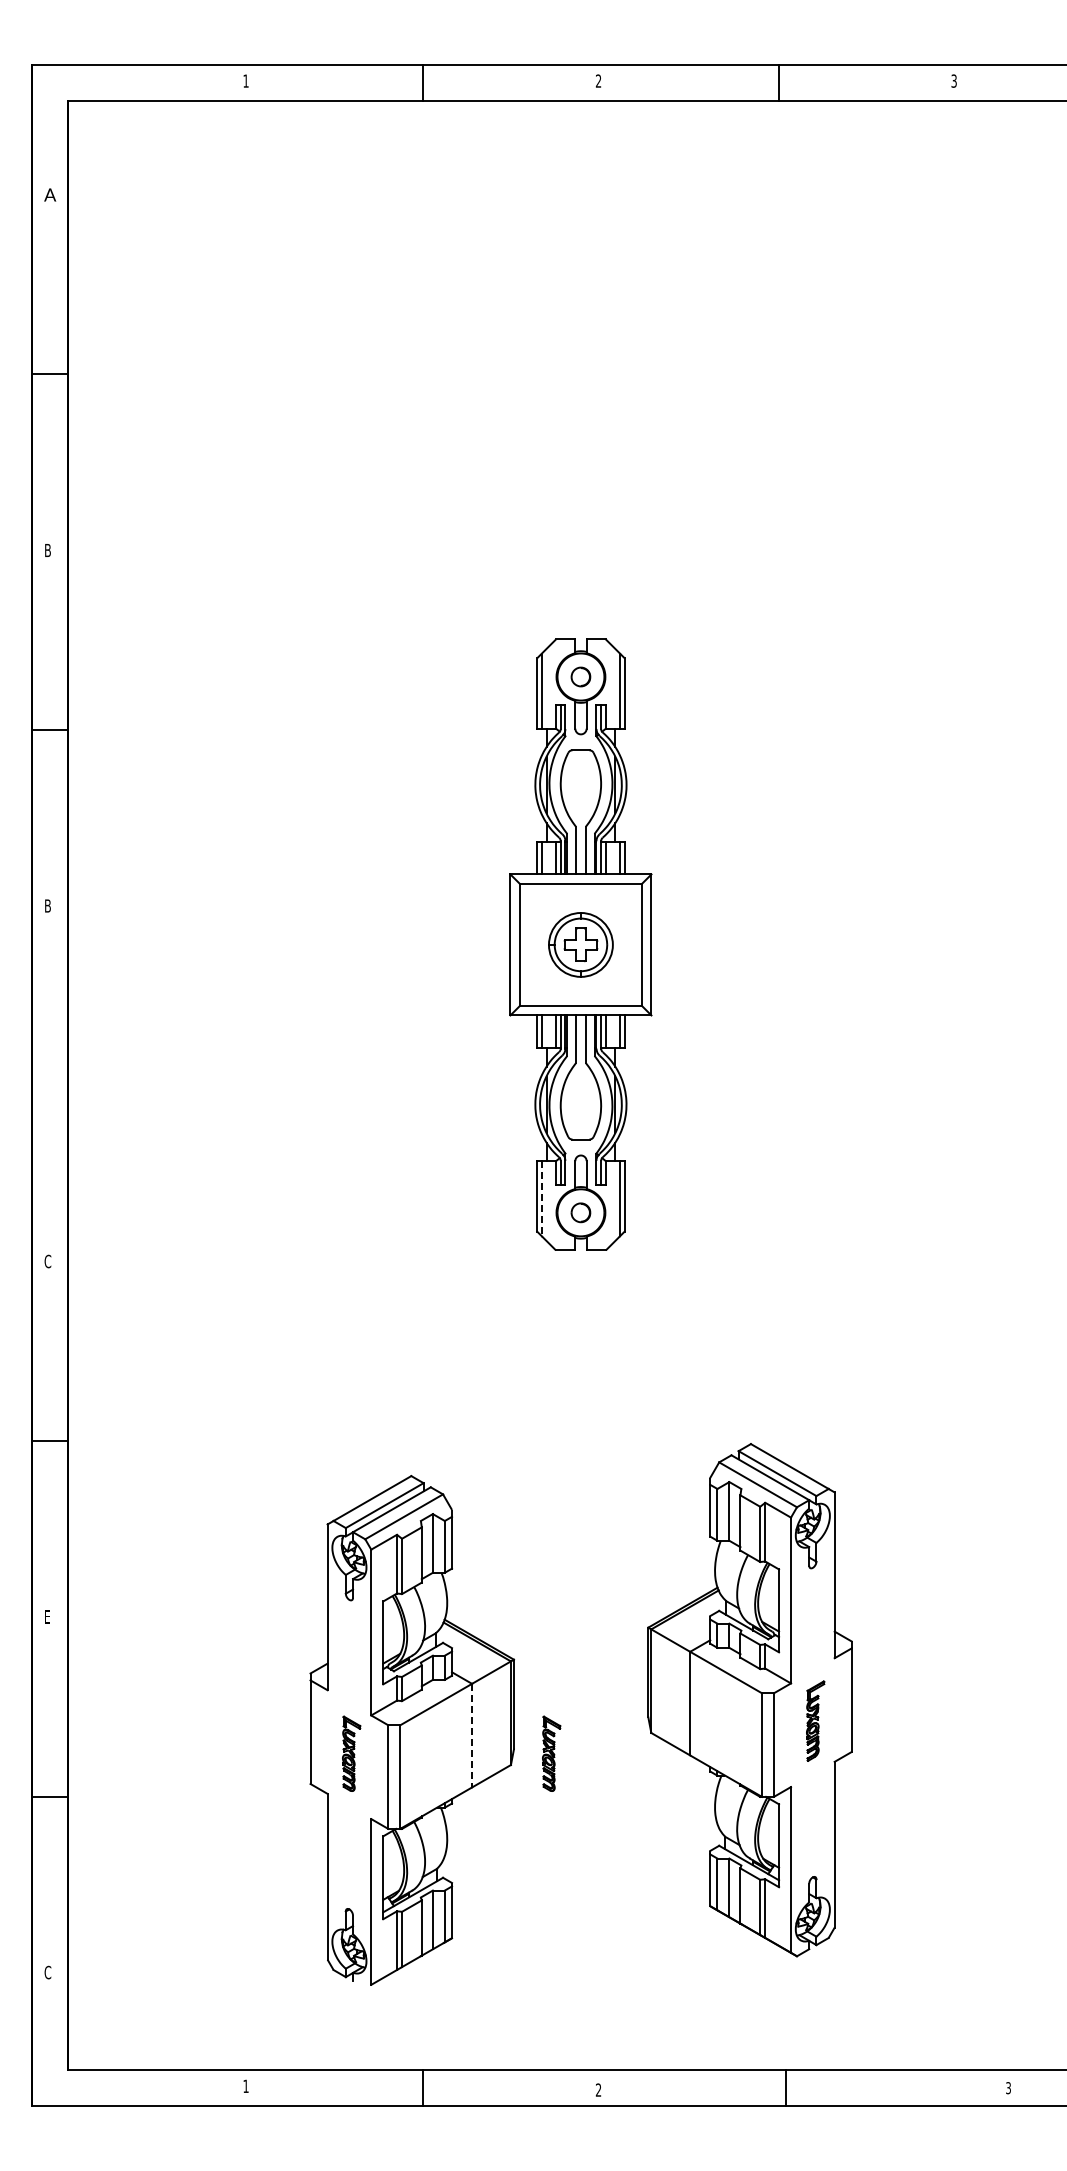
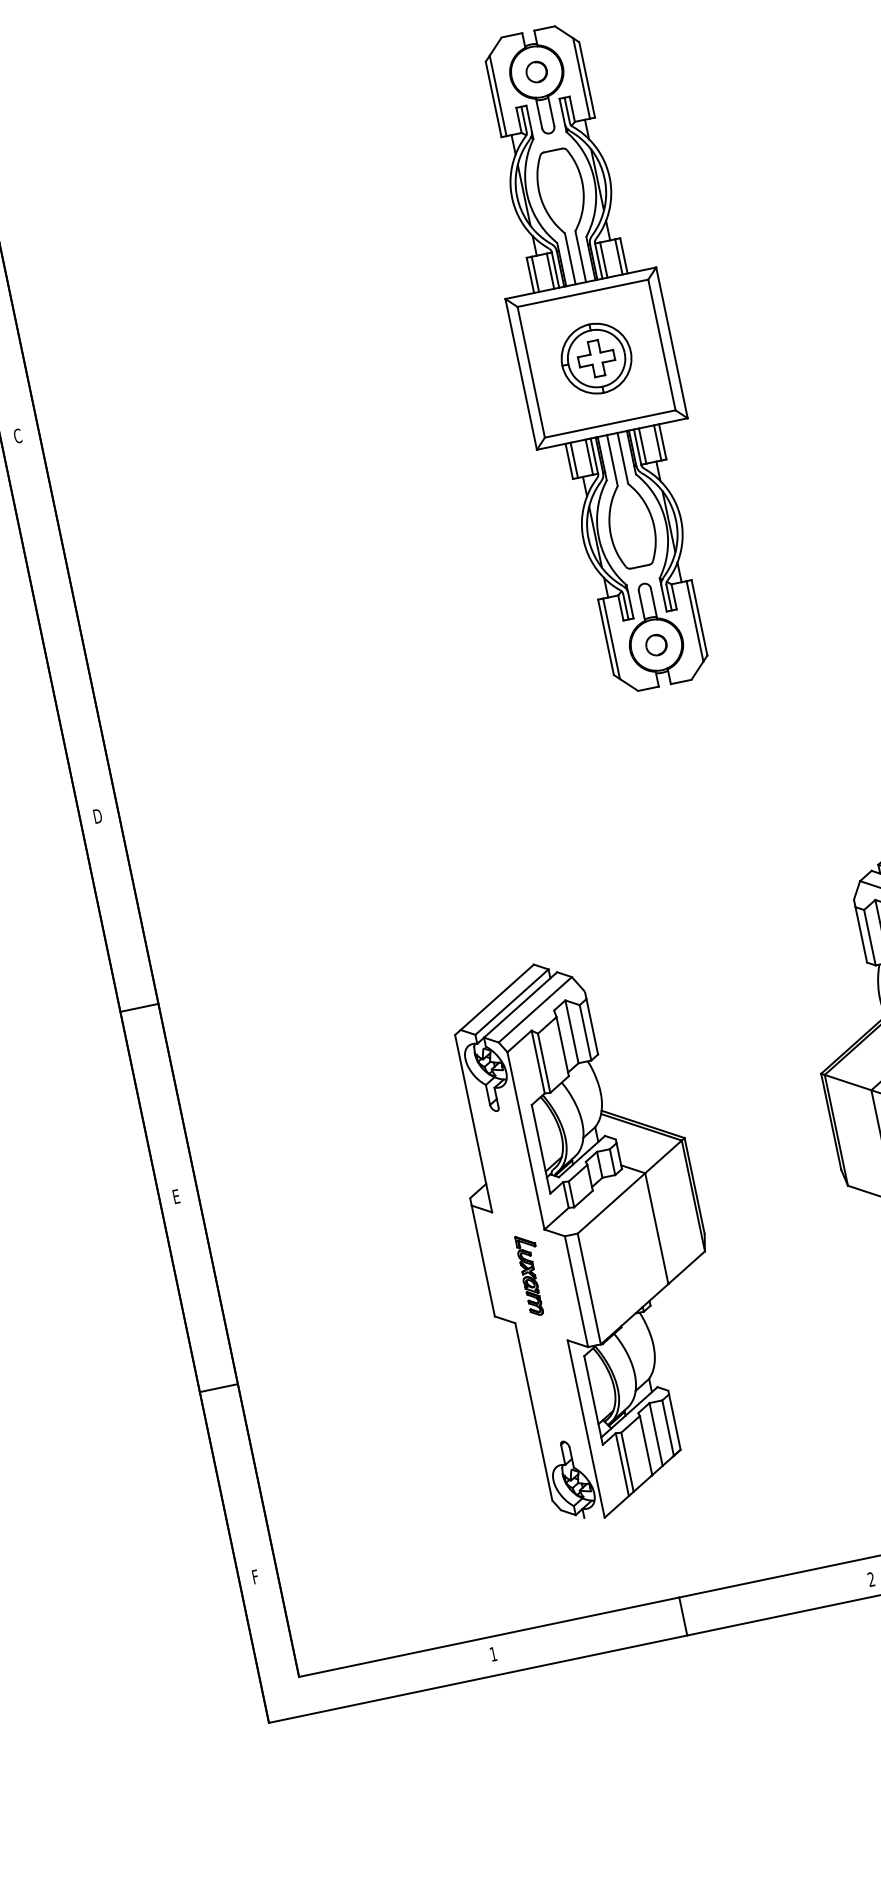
text: (47, 905) -> (17, 435), B -> C
line: (541, 1198) -> (611, 638), dashed -> solid
text: (47, 1261) -> (96, 816), C -> D
line: (472, 1735) -> (657, 1228), dashed -> solid
part: (551, 1753) -> (745, 1229), removed
text: (47, 1972) -> (255, 1576), C -> F

